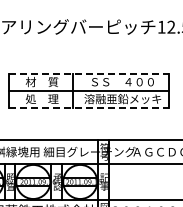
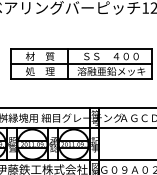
line: (89, 73) -> (82, 48), dashed -> solid
line: (89, 108) -> (82, 79), dashed -> solid

